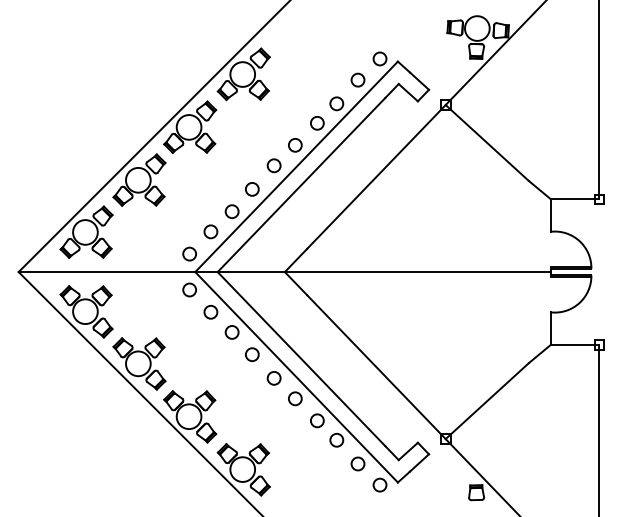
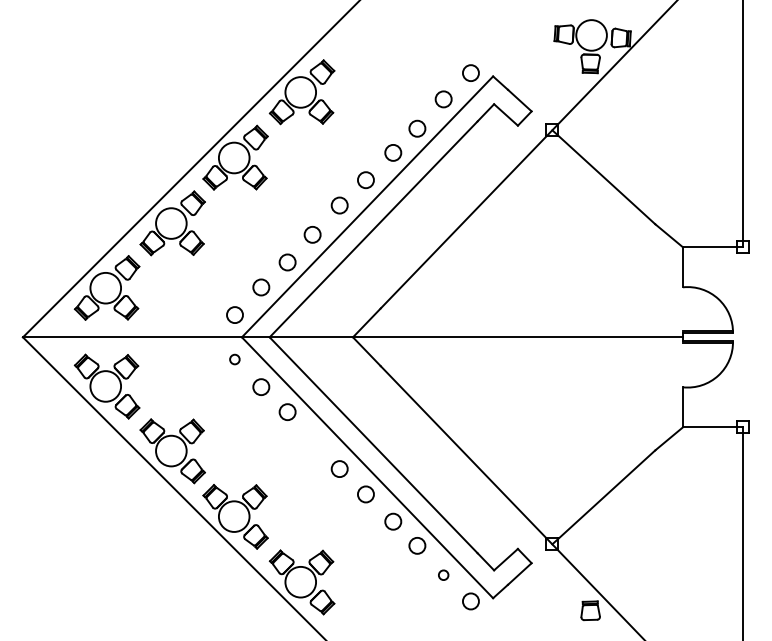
circle: (189, 289) -> (234, 358), size x0.6
circle: (252, 354) -> (312, 439), removed
circle: (357, 463) -> (443, 574), size x0.6

